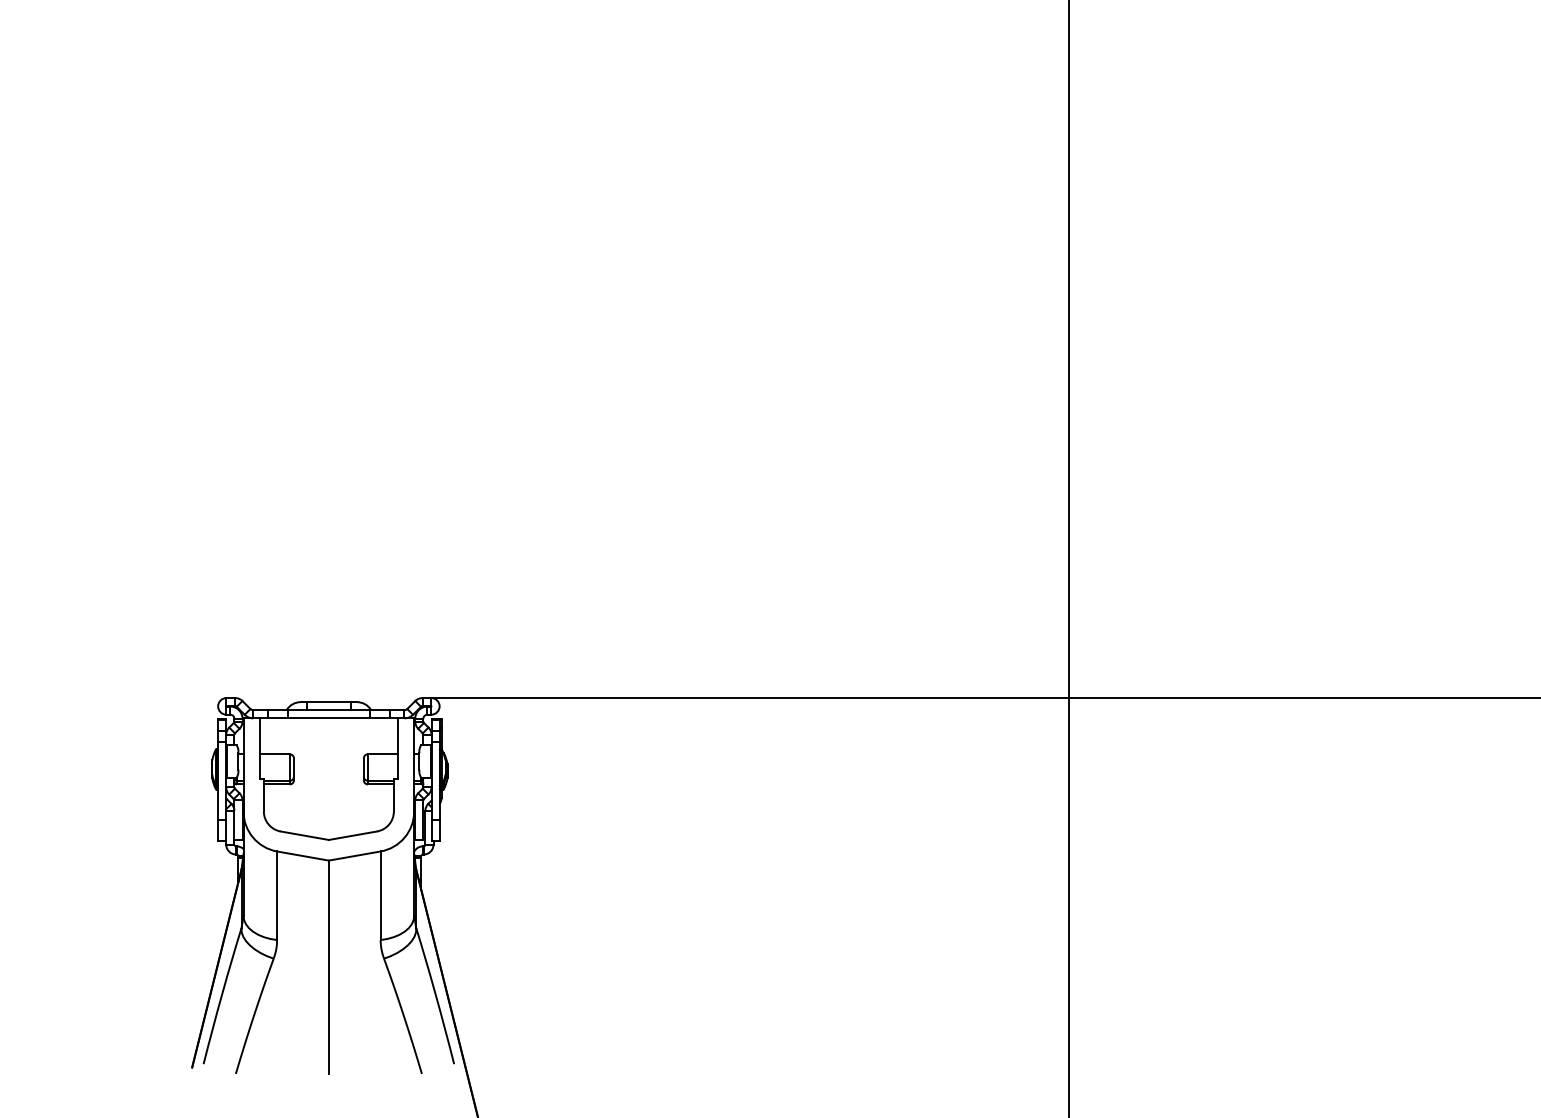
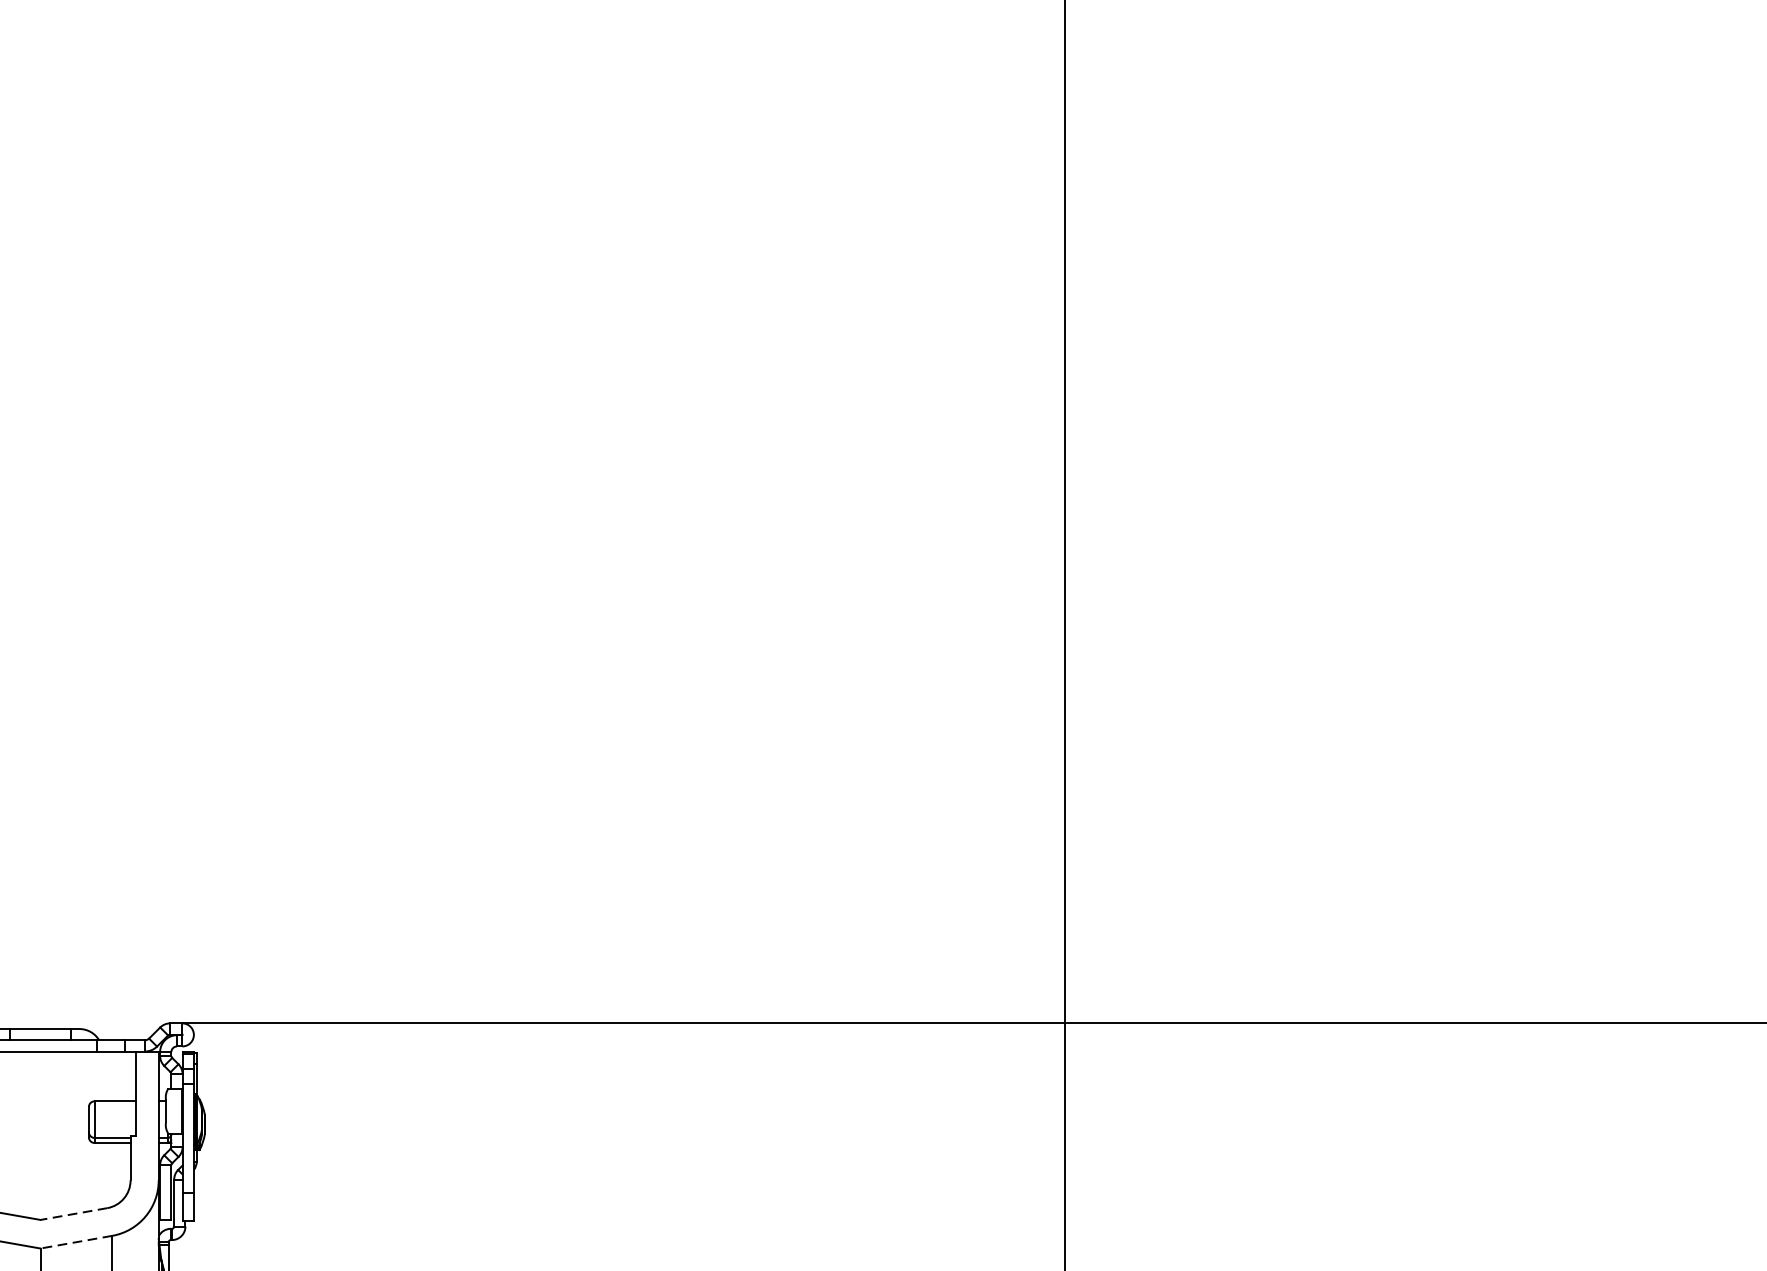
line: (352, 835) -> (73, 1213), solid -> dashed
line: (354, 856) -> (76, 1242), solid -> dashed

